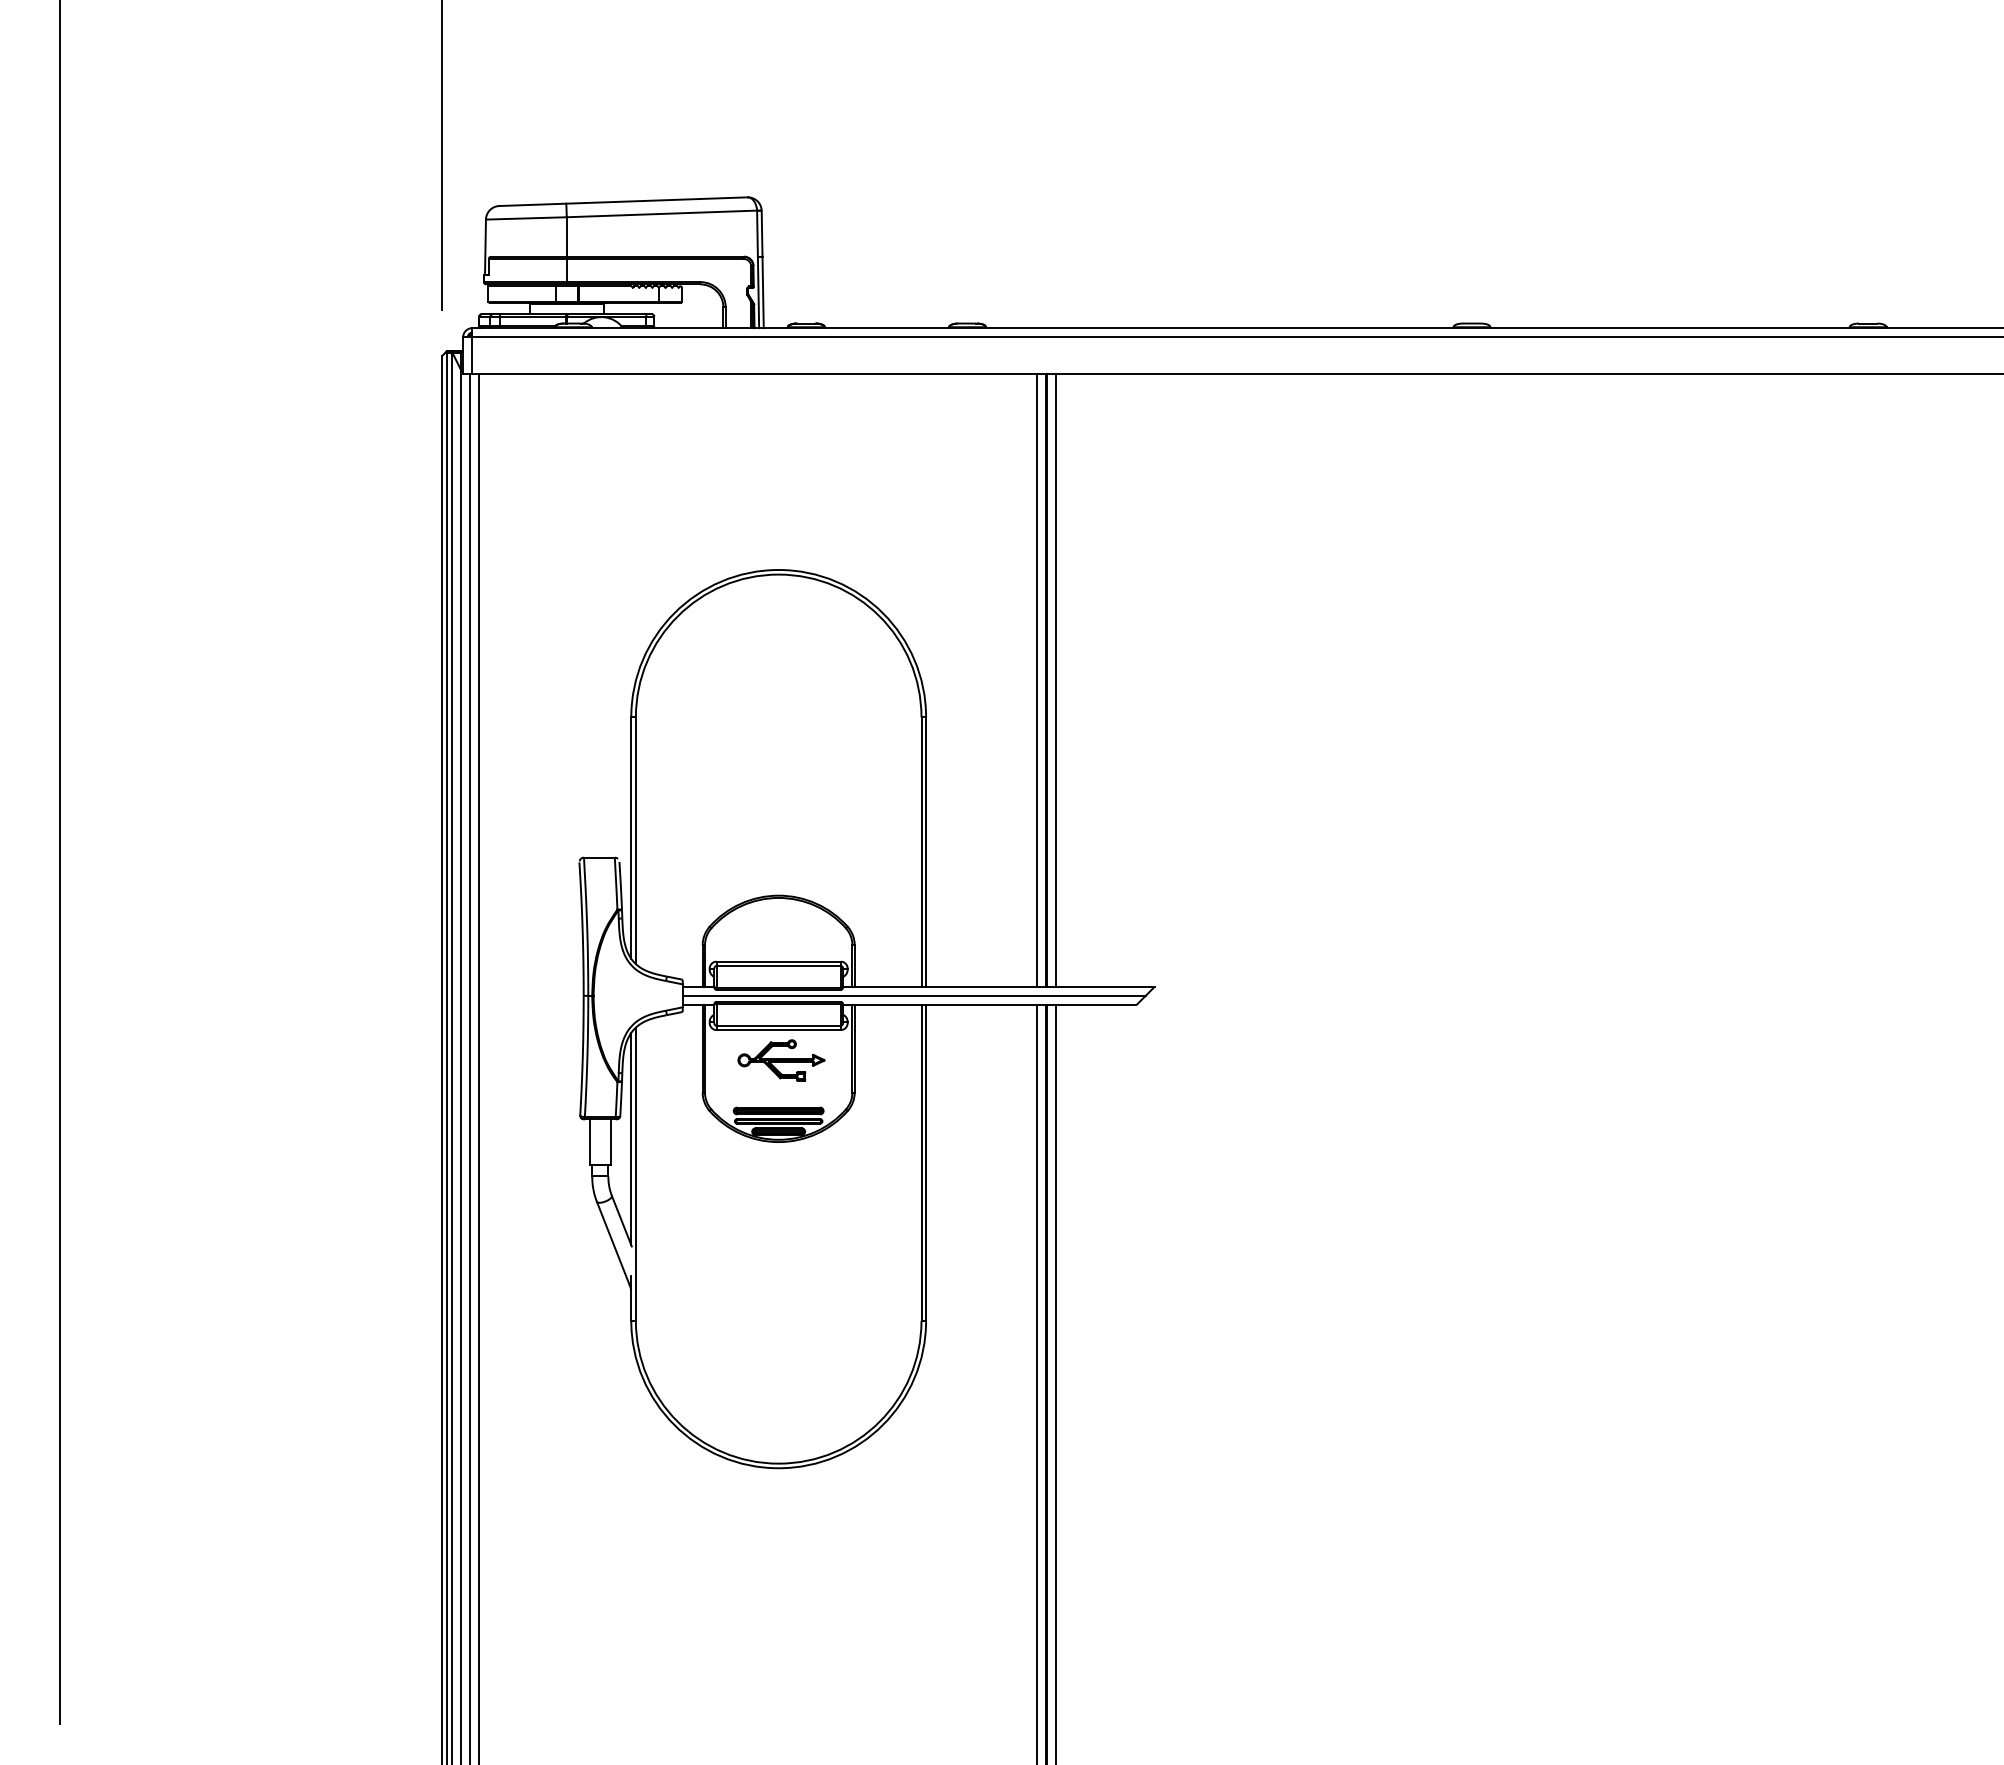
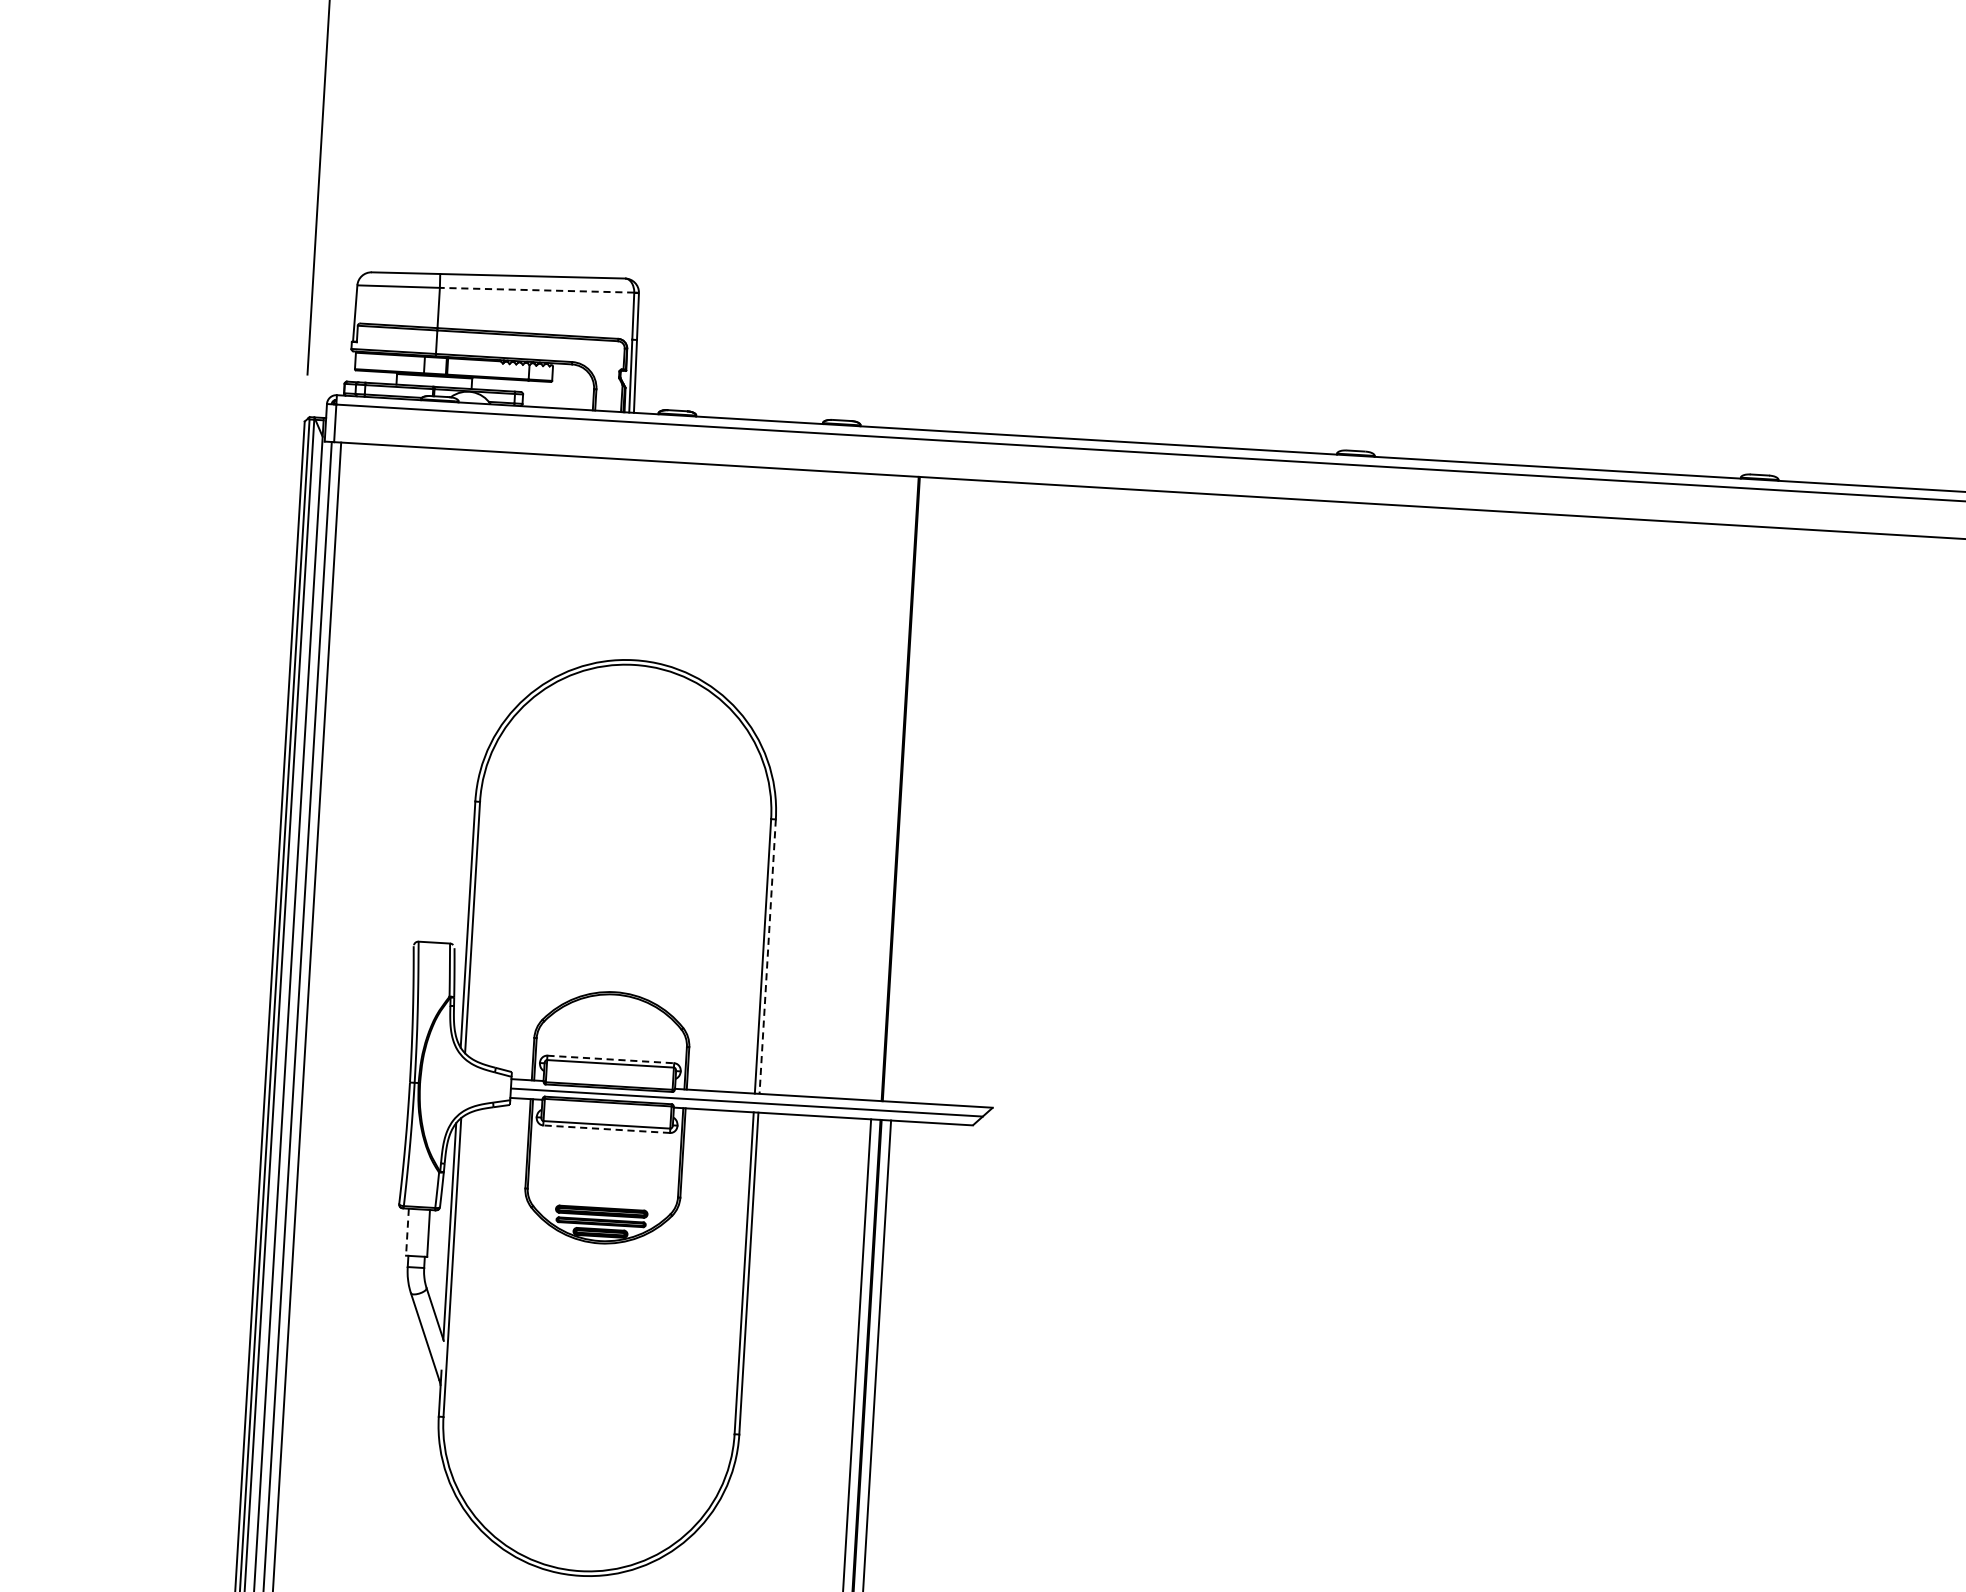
line: (661, 213) -> (536, 289), solid -> dashed
line: (1036, 680) -> (890, 788), removed
line: (1056, 680) -> (911, 789), removed
line: (926, 852) -> (768, 957), solid -> dashed
line: (779, 961) -> (611, 1059), solid -> dashed
line: (778, 1030) -> (606, 1129), solid -> dashed
part: (781, 1060) -> (607, 1160), removed
line: (589, 1142) -> (407, 1232), solid -> dashed

